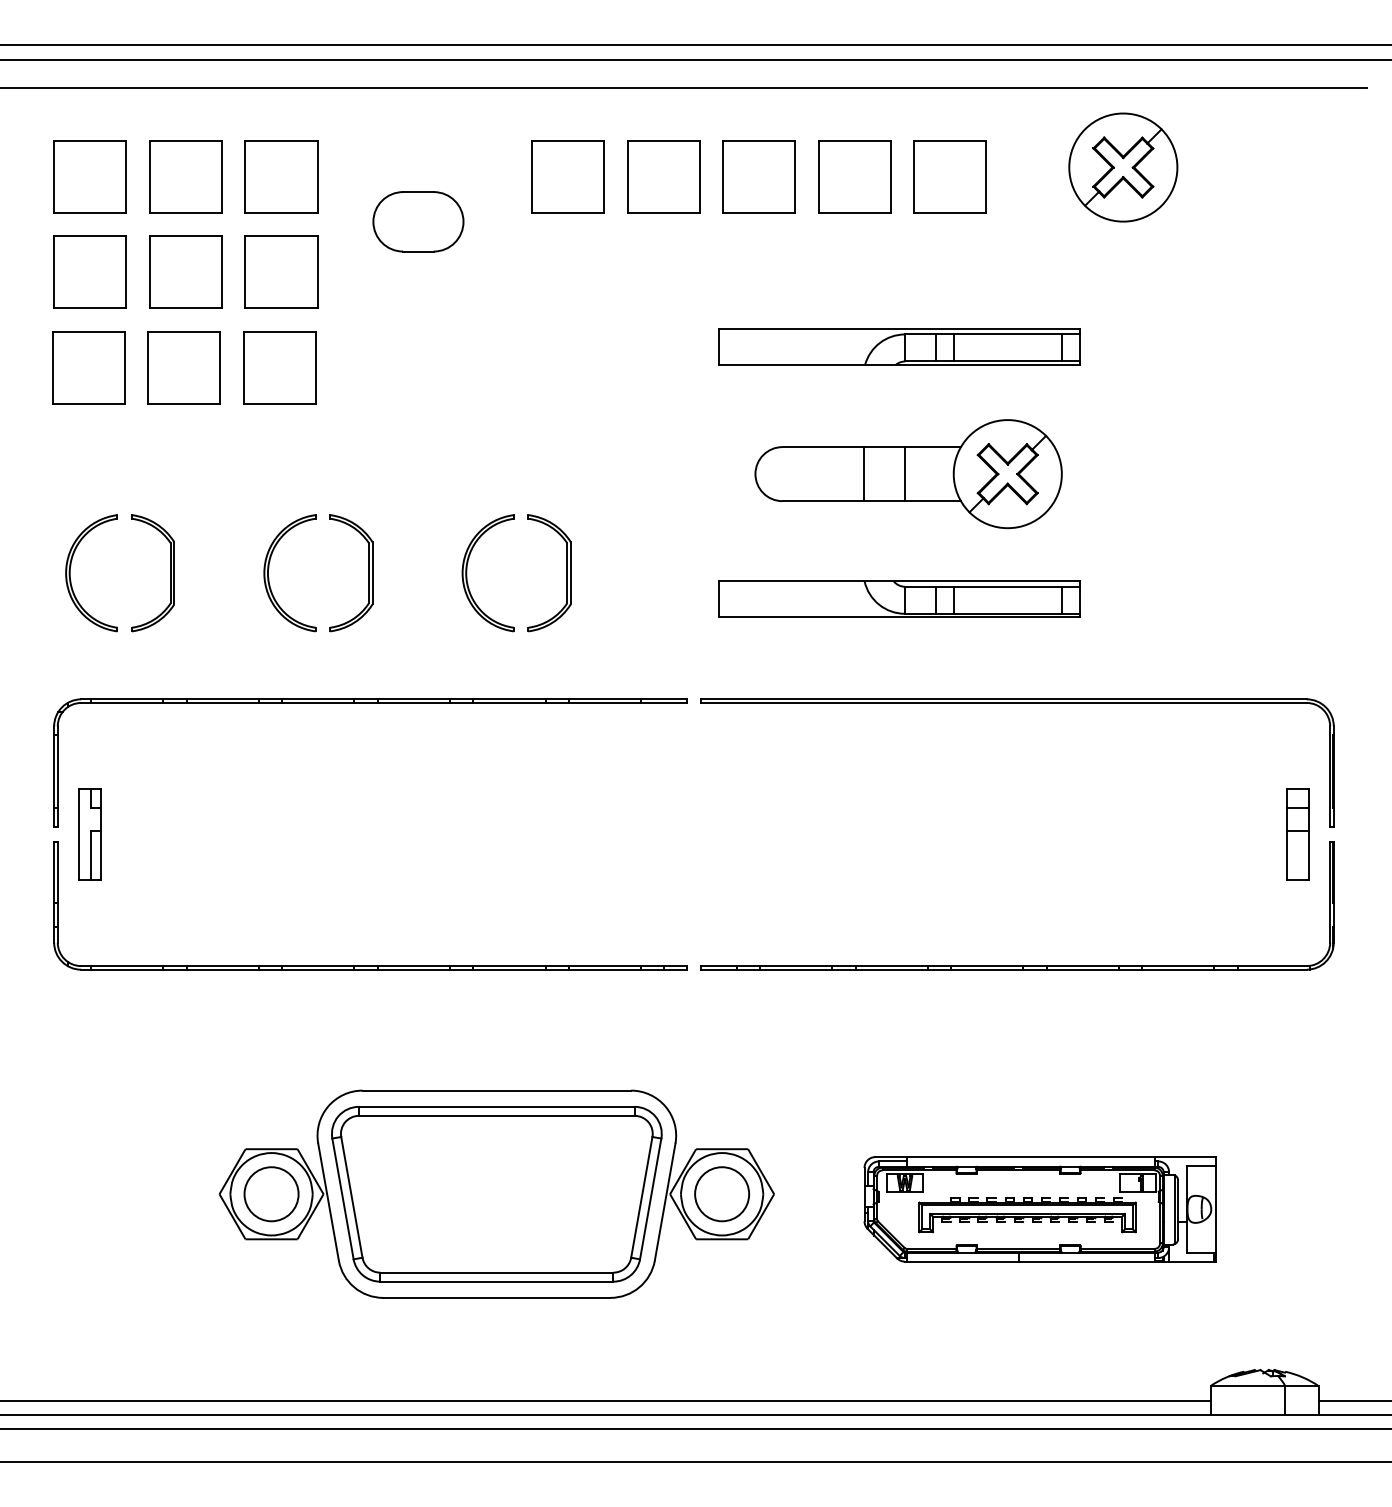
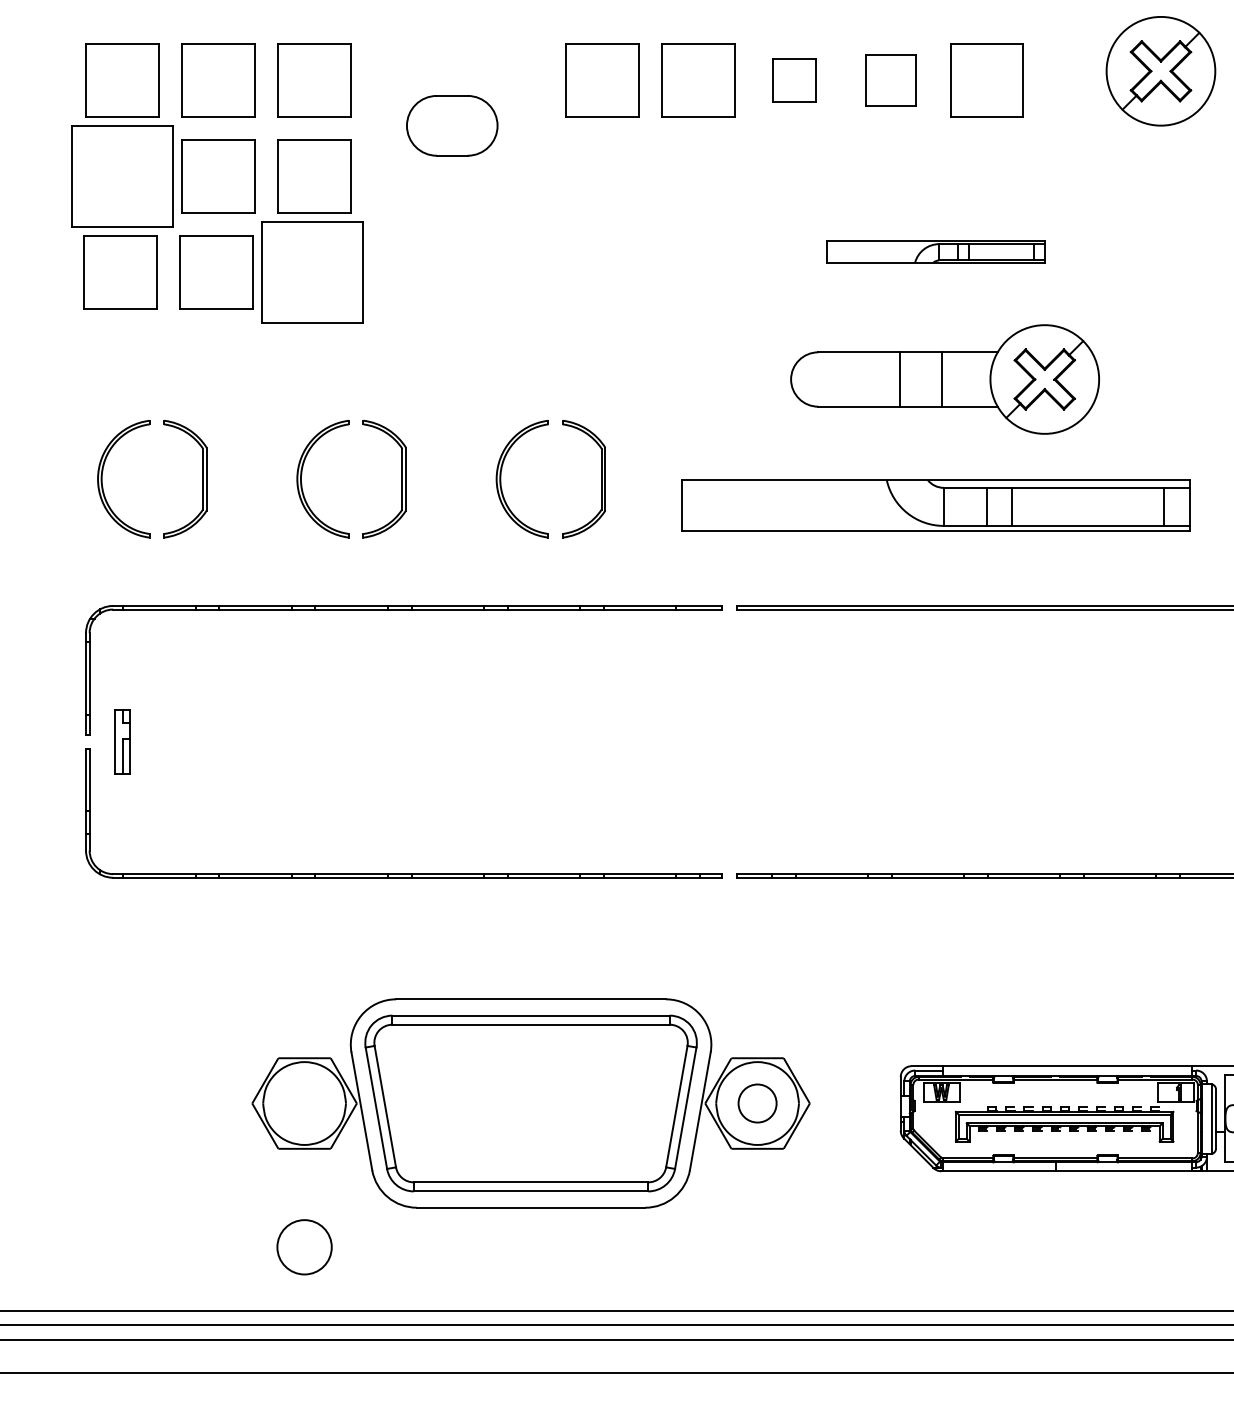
part: (758, 176) -> (794, 80), size x0.6
part: (854, 176) -> (890, 80), size x0.7
part: (89, 271) -> (121, 175), size x1.4
part: (899, 346) -> (935, 251), size x0.6
part: (279, 367) -> (312, 272), size x1.4
part: (899, 598) -> (935, 504), size x1.4
part: (89, 834) -> (121, 741), size x0.7
circle: (271, 1194) -> (304, 1247), moved
circle: (722, 1194) -> (757, 1103), size x0.7

